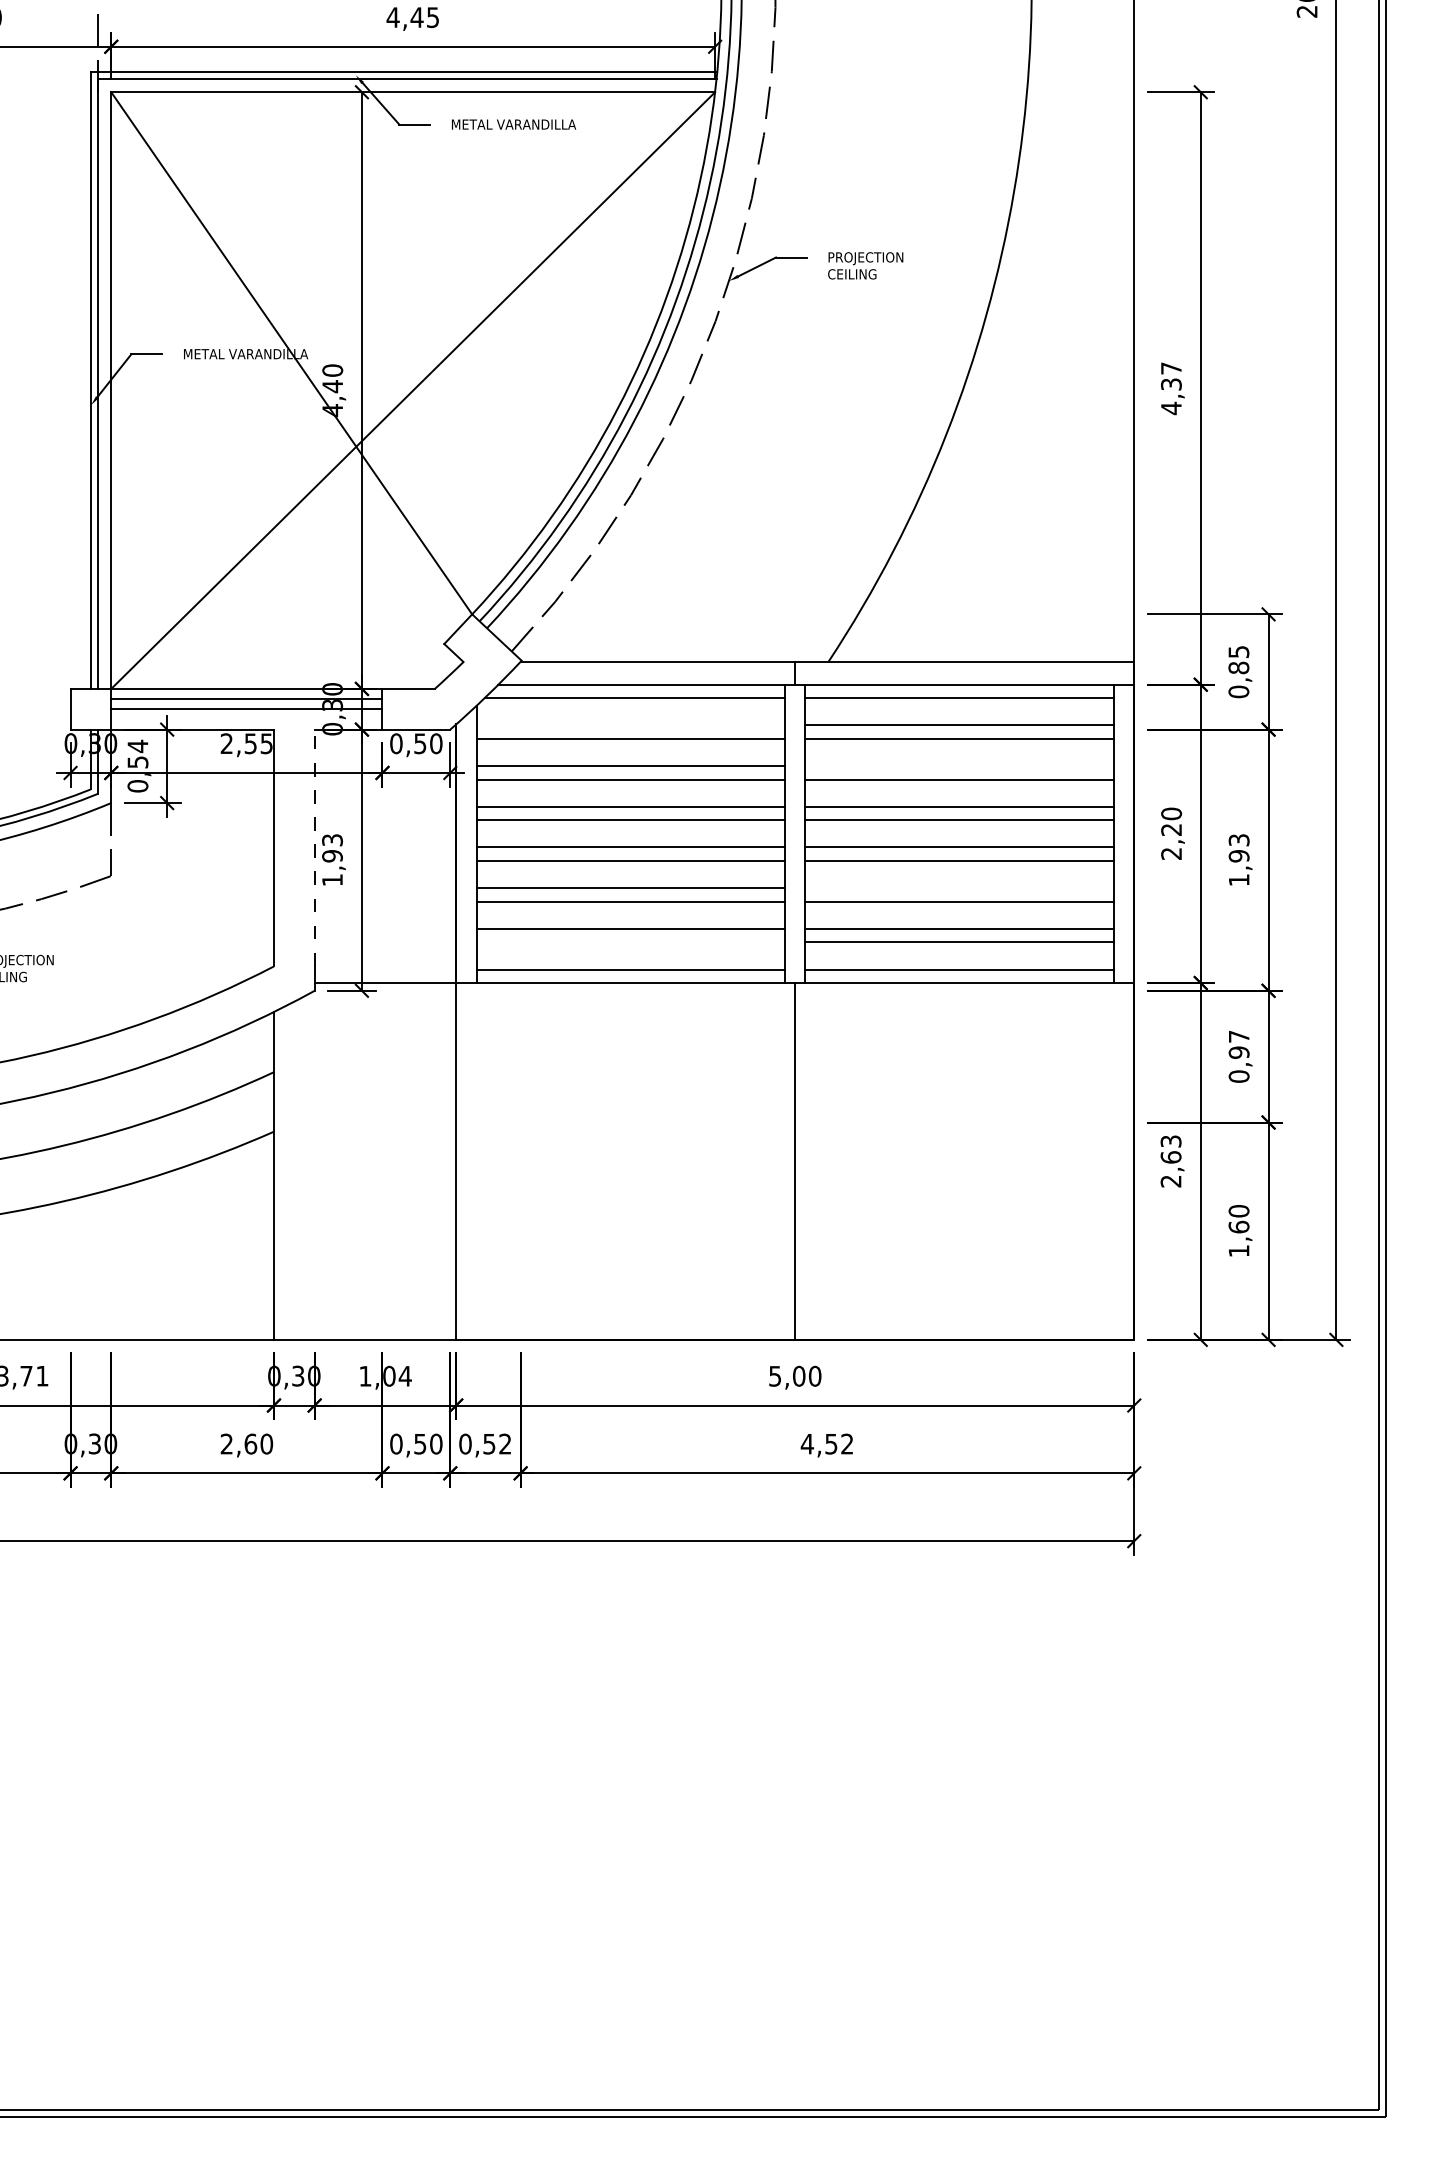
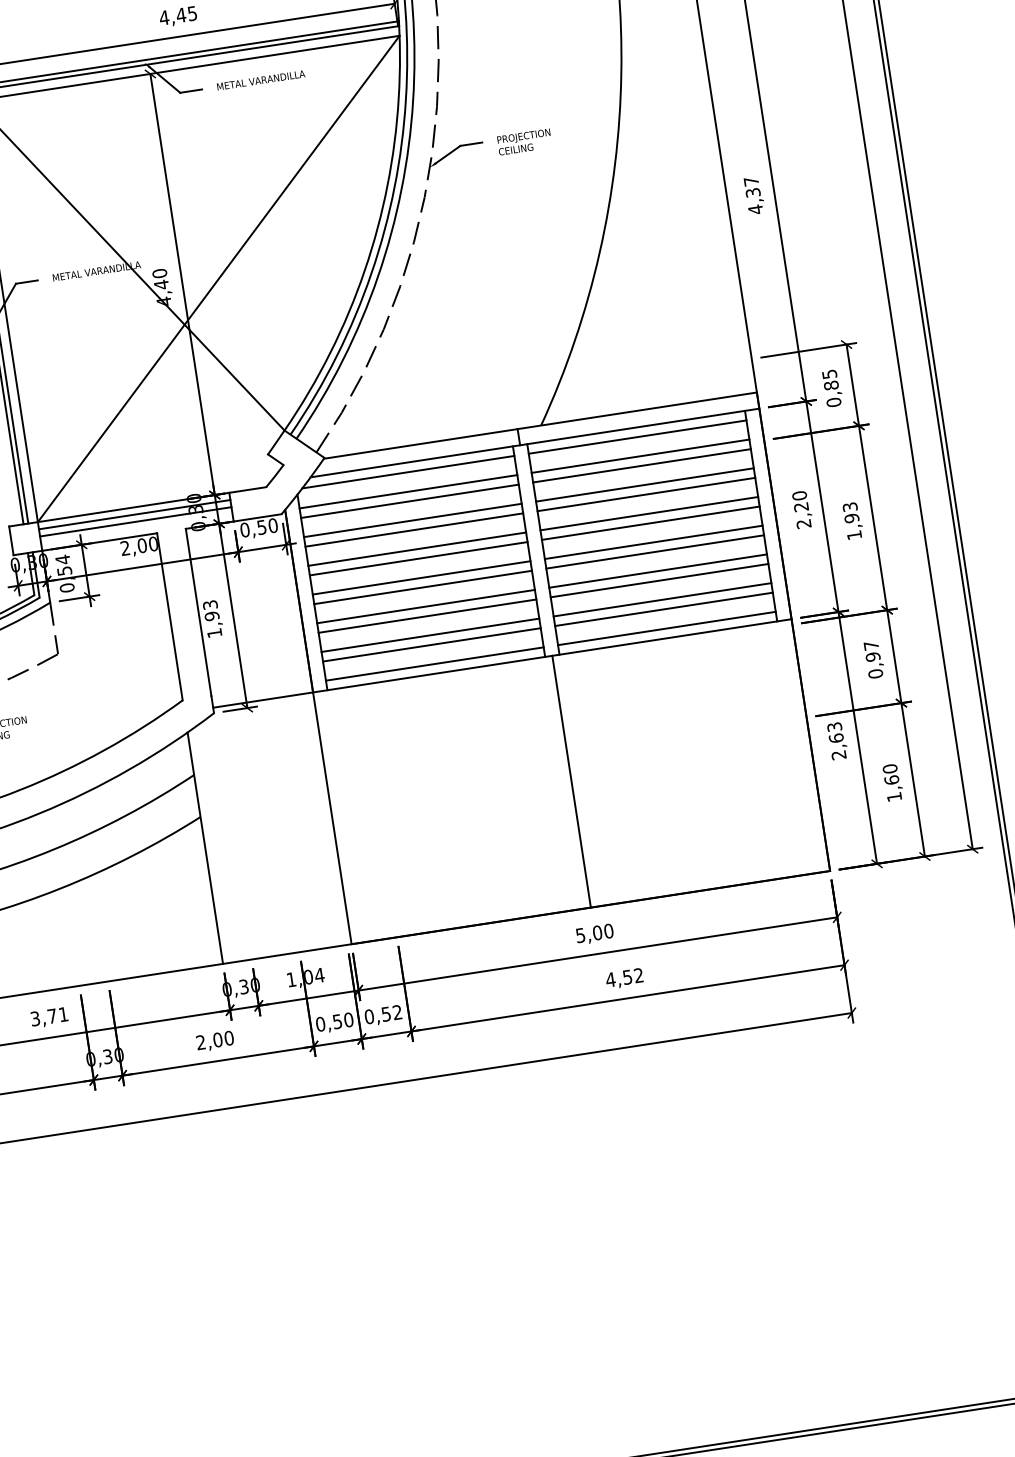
line: (630, 725) -> (408, 491), added
text: (258, 743) -> (147, 544), 2,55 -> 2,00
line: (959, 766) -> (644, 485), added
line: (314, 847) -> (198, 612), dashed -> solid
line: (959, 888) -> (658, 571), added
line: (630, 942) -> (431, 644), added
text: (250, 1443) -> (217, 1039), 2,60 -> 2,00

